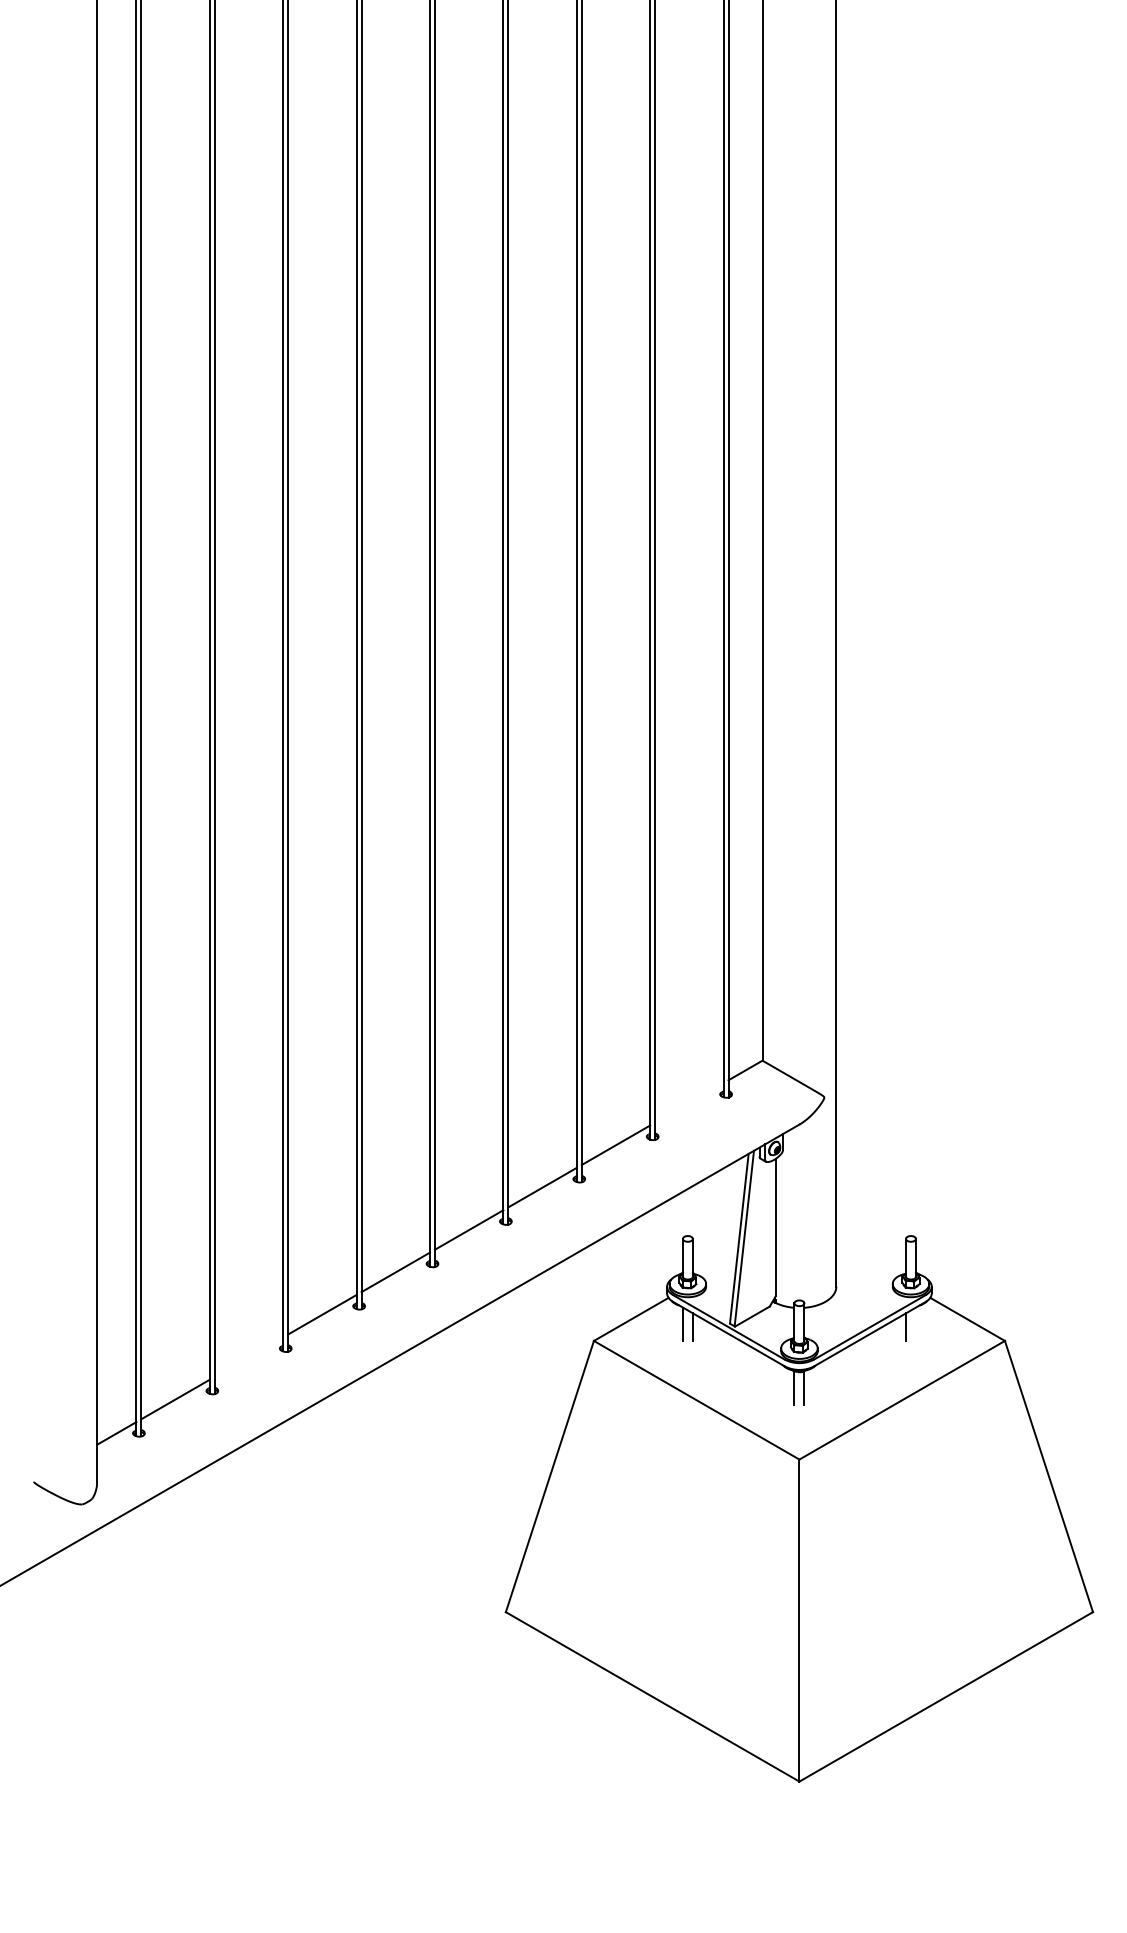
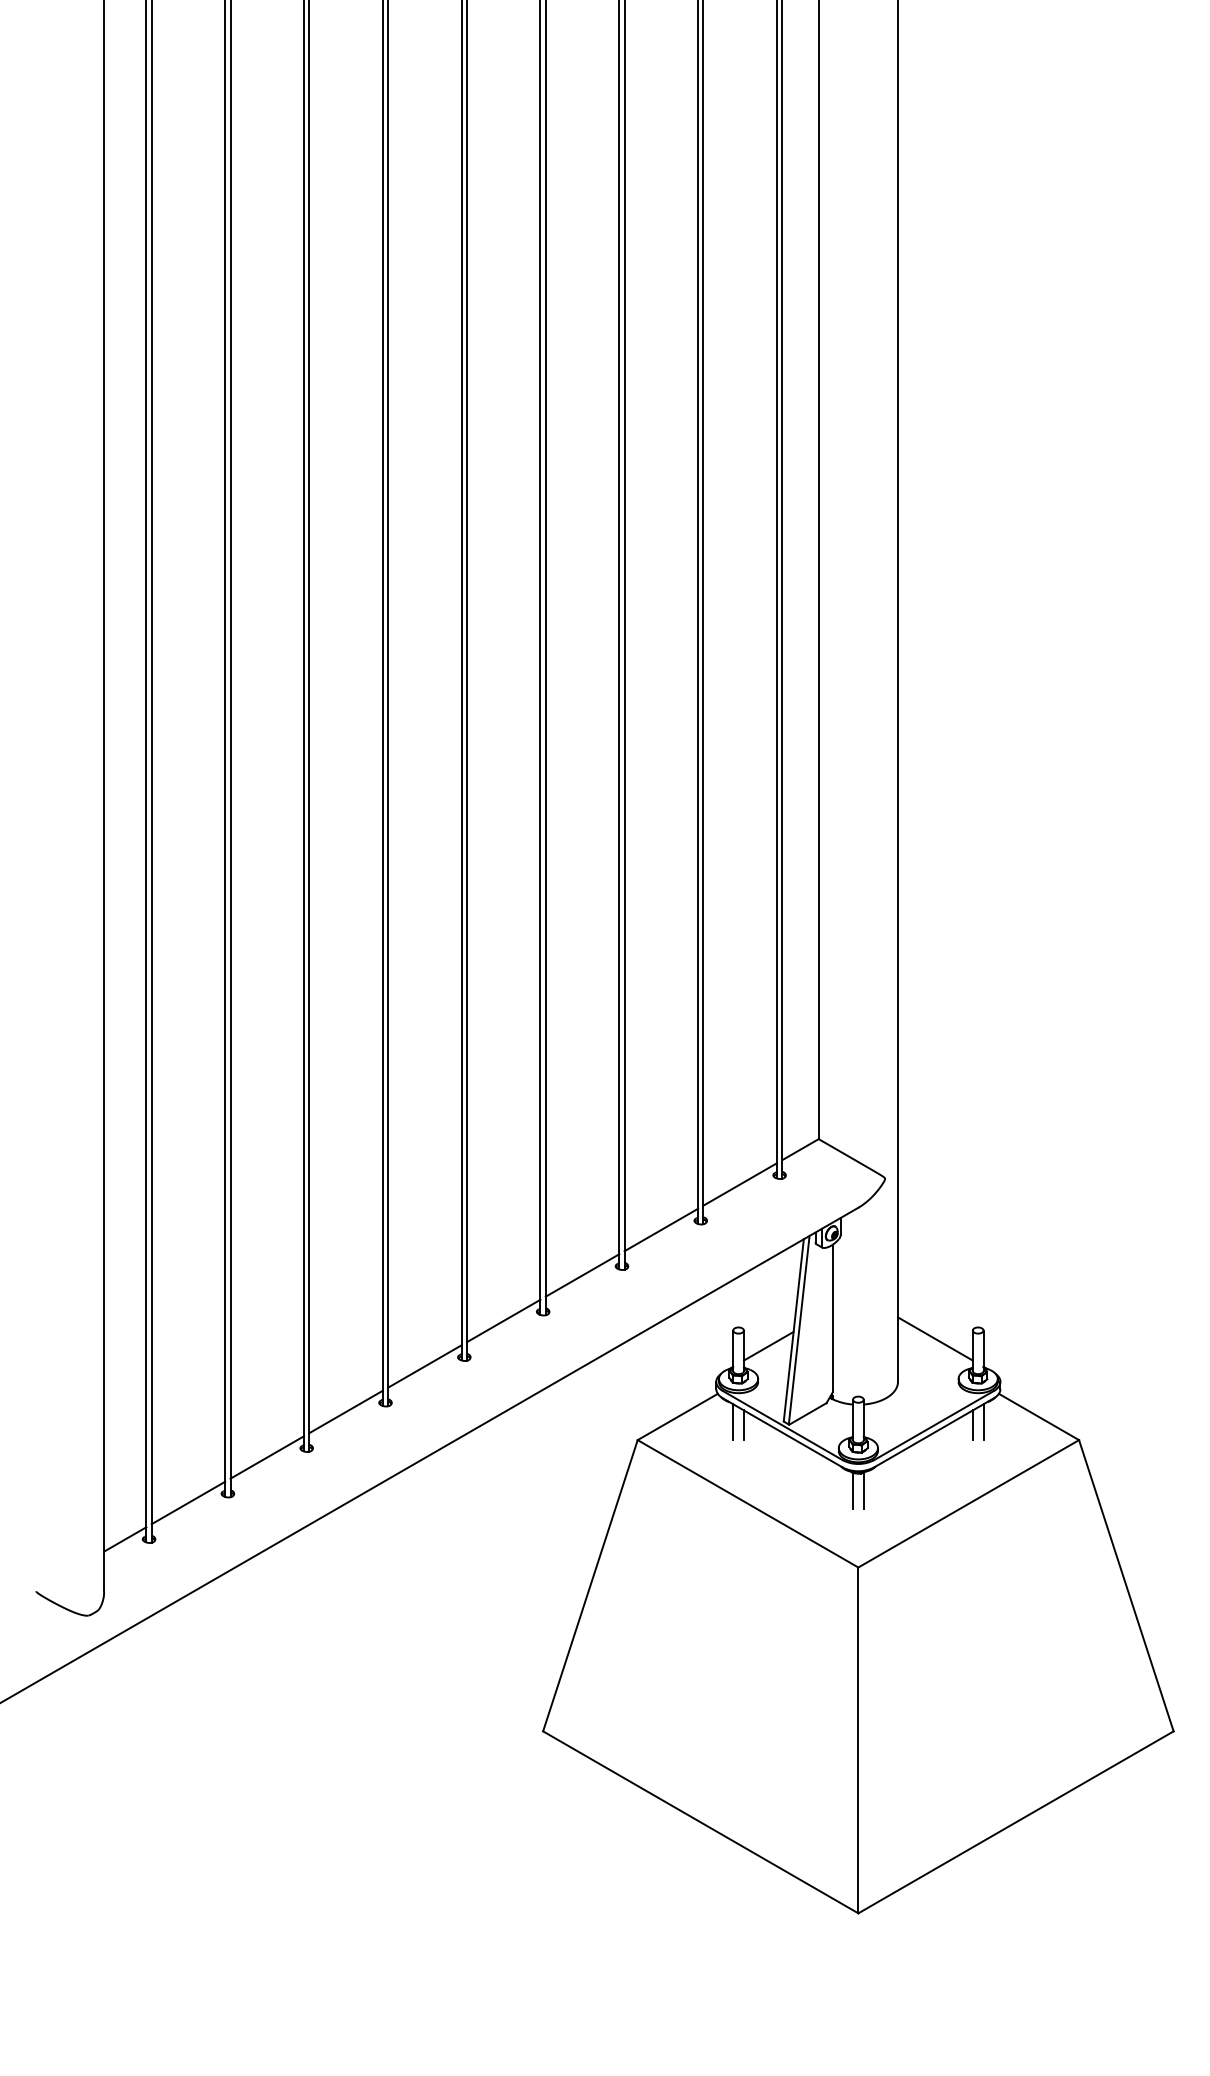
line: (689, 1102) -> (740, 1184), added
line: (871, 1246) -> (935, 1338), added
line: (715, 1253) -> (768, 1346), added
line: (915, 1323) -> (983, 1421), added
line: (248, 1356) -> (266, 1456), added

